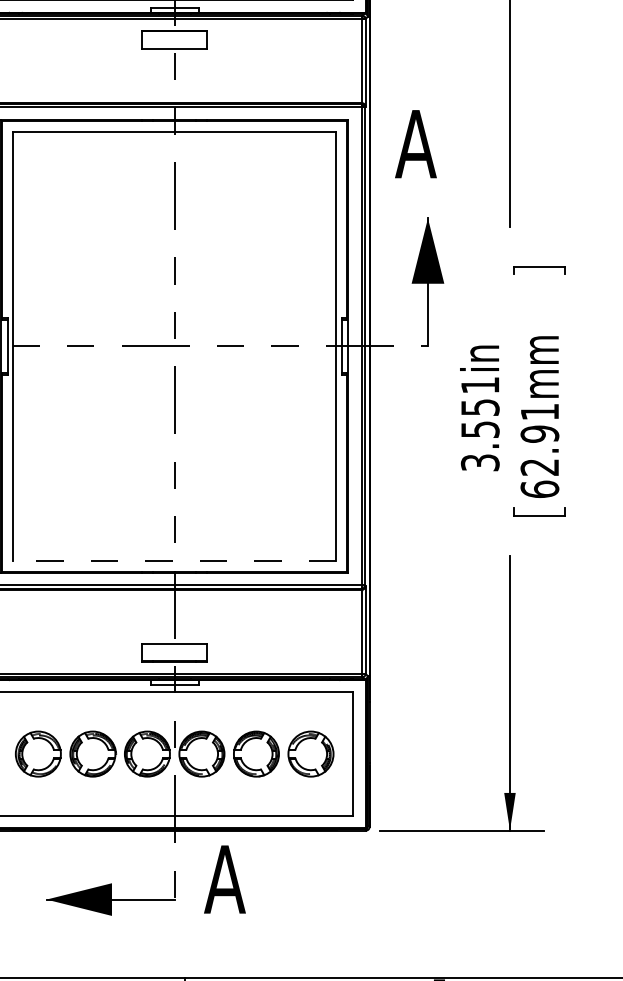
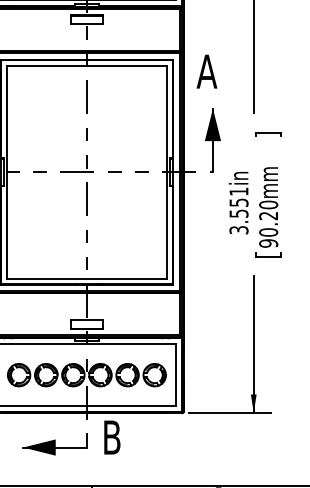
text: (539, 449) -> (268, 223), 62.91mm -> 90.20mm
line: (173, 561) -> (86, 279), dashed -> solid
text: (224, 879) -> (111, 437), A -> B

